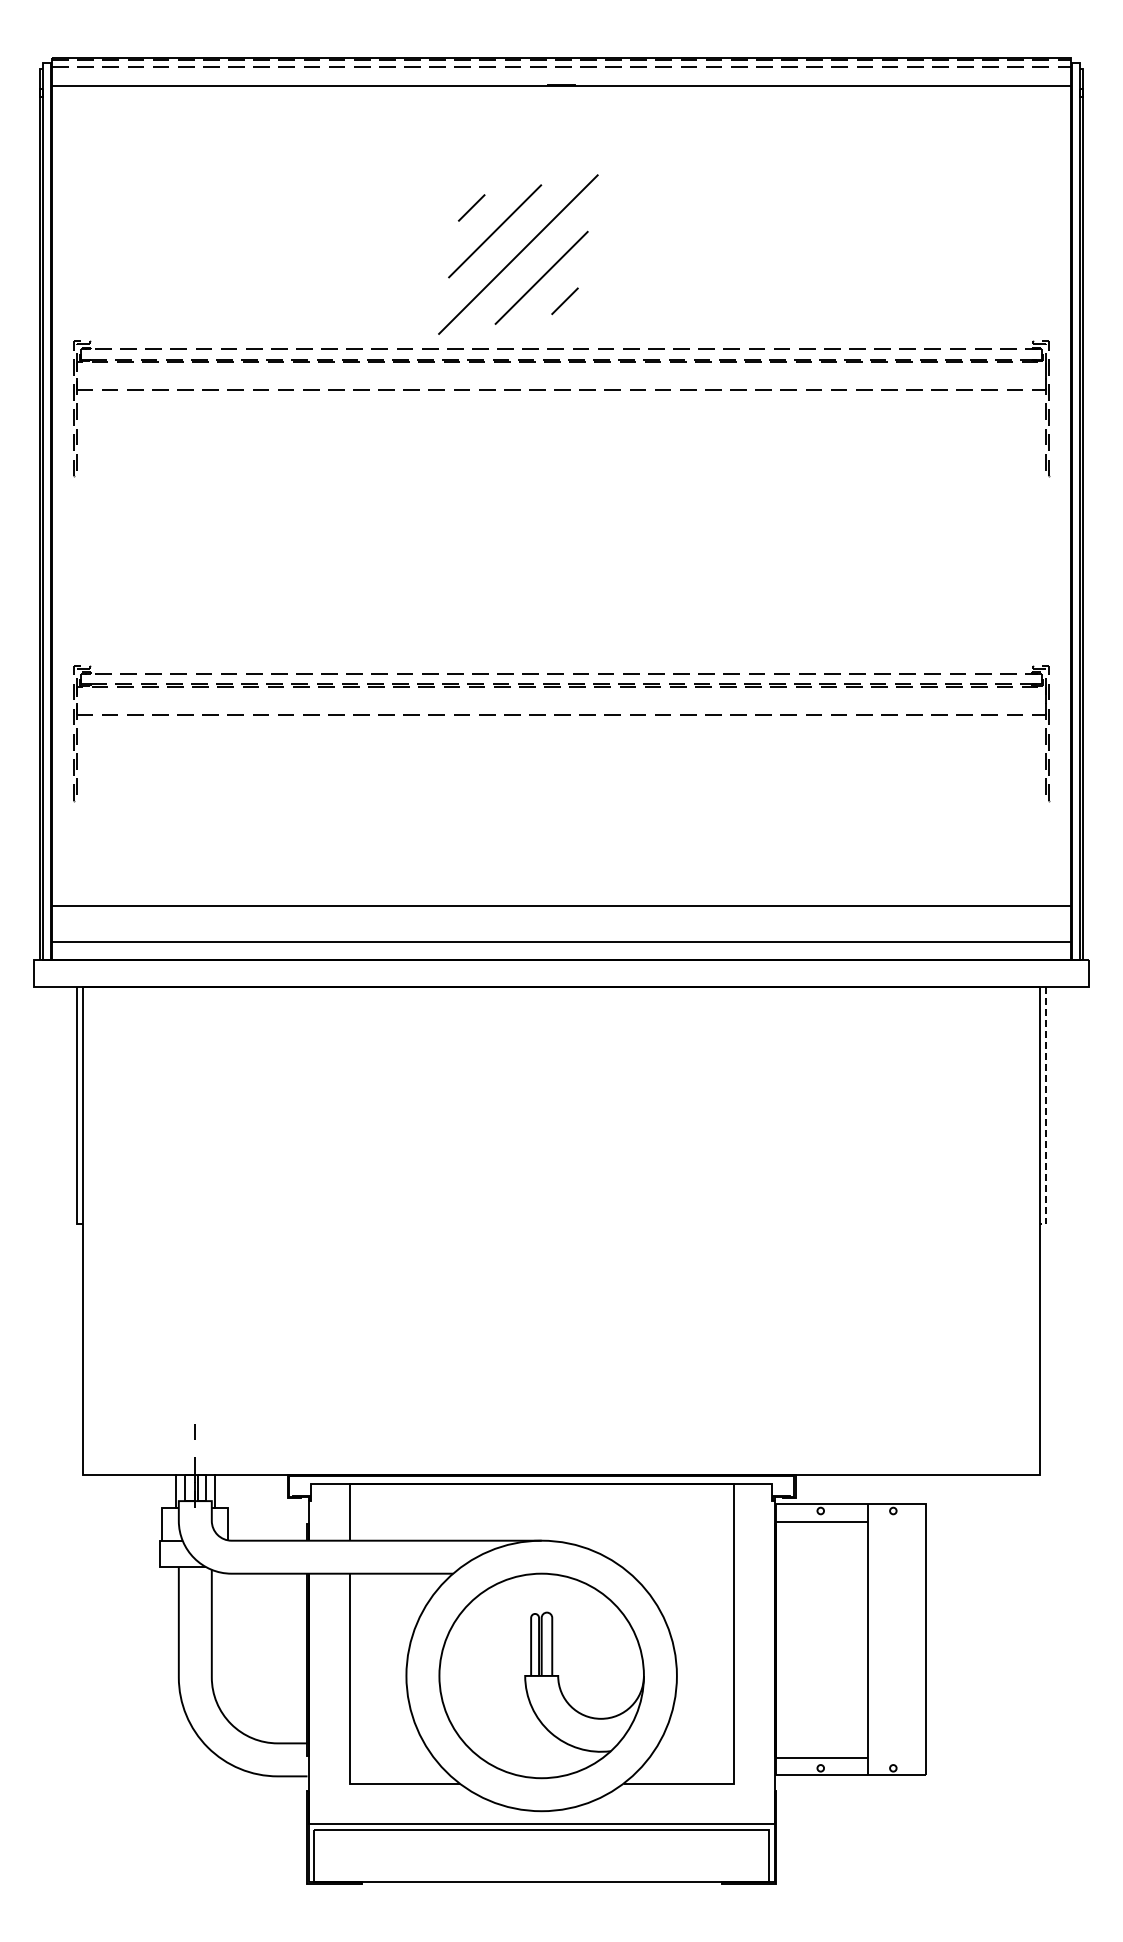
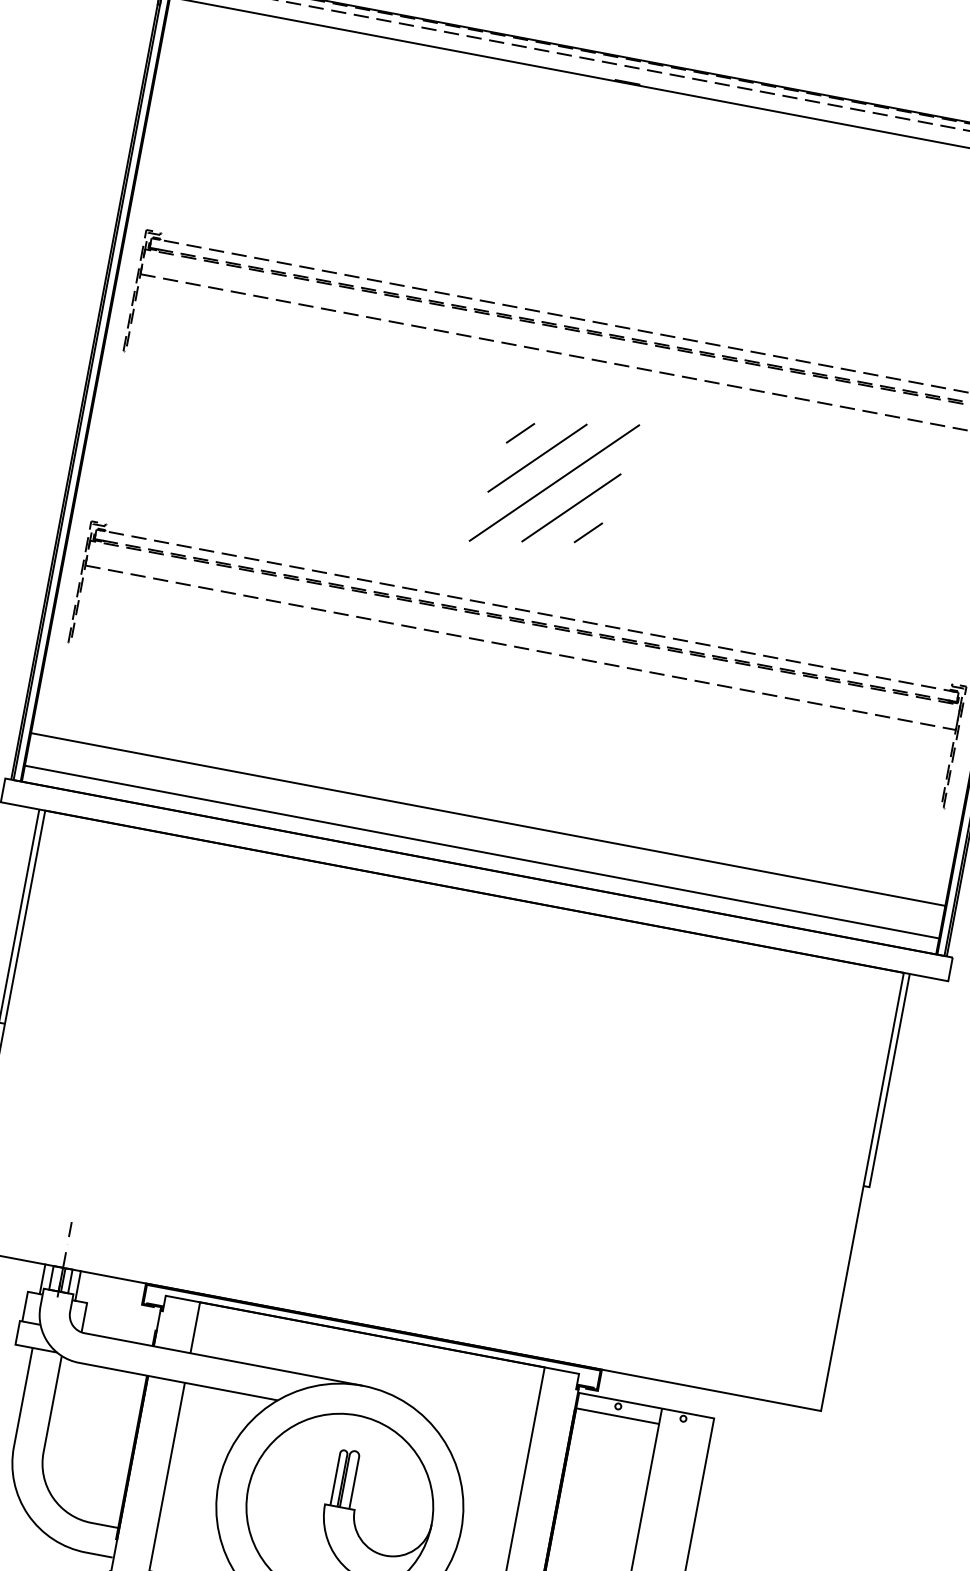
part: (518, 254) -> (554, 482), moved
line: (1046, 1109) -> (889, 1084), dashed -> solid

